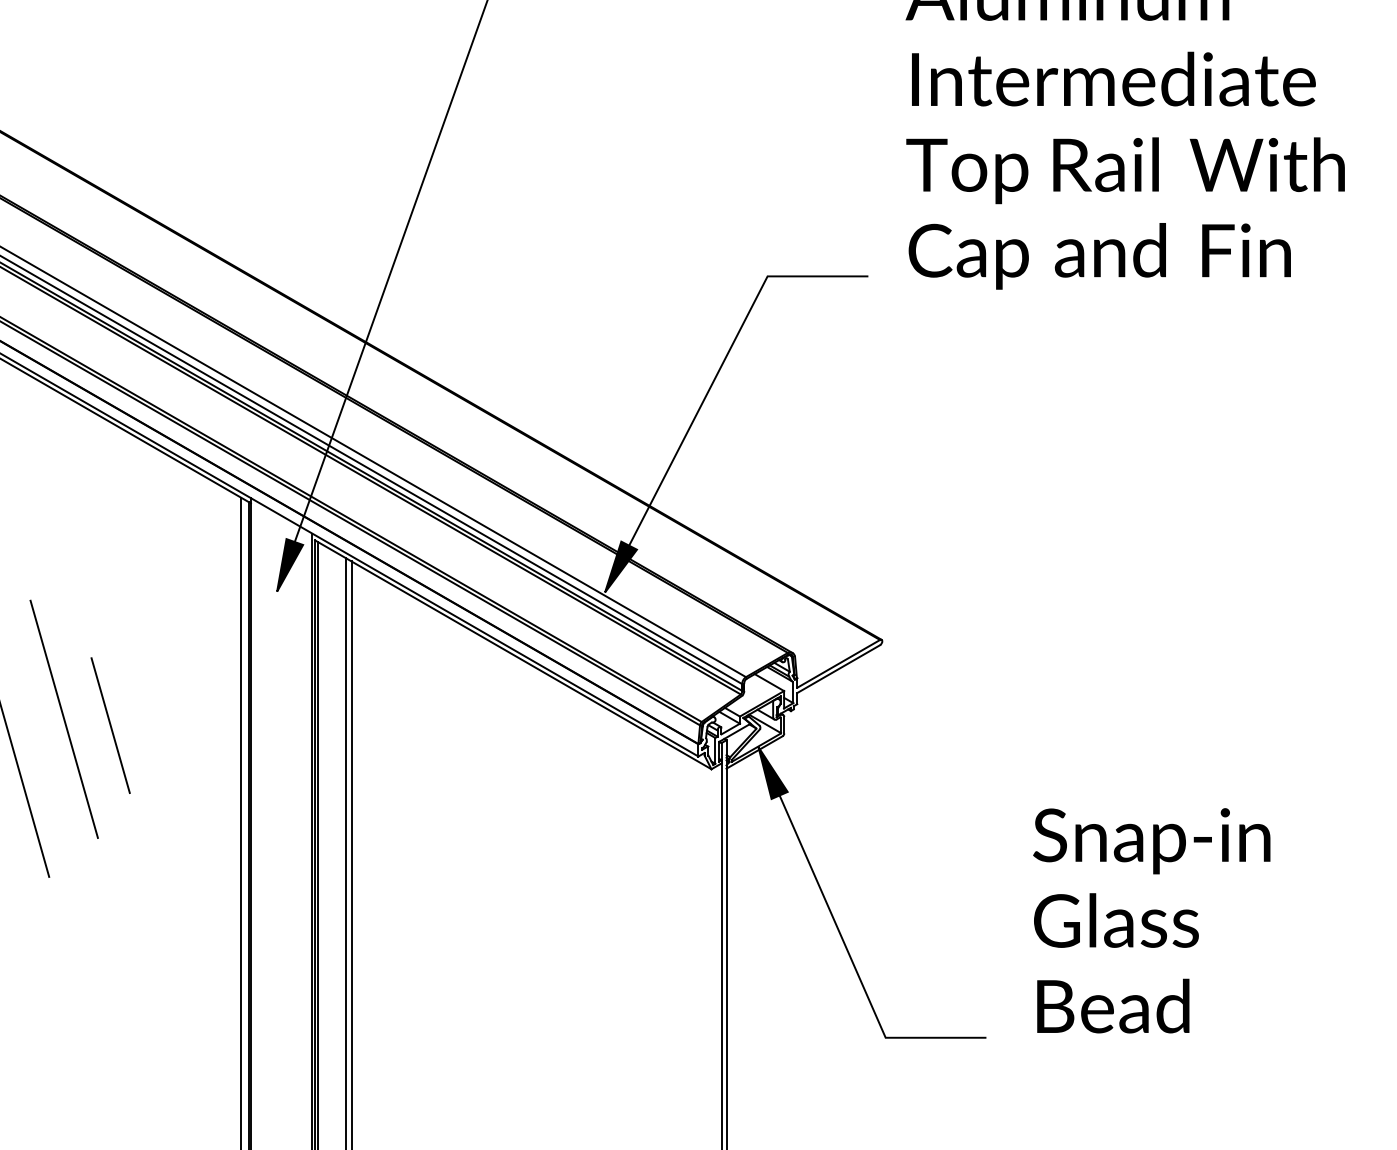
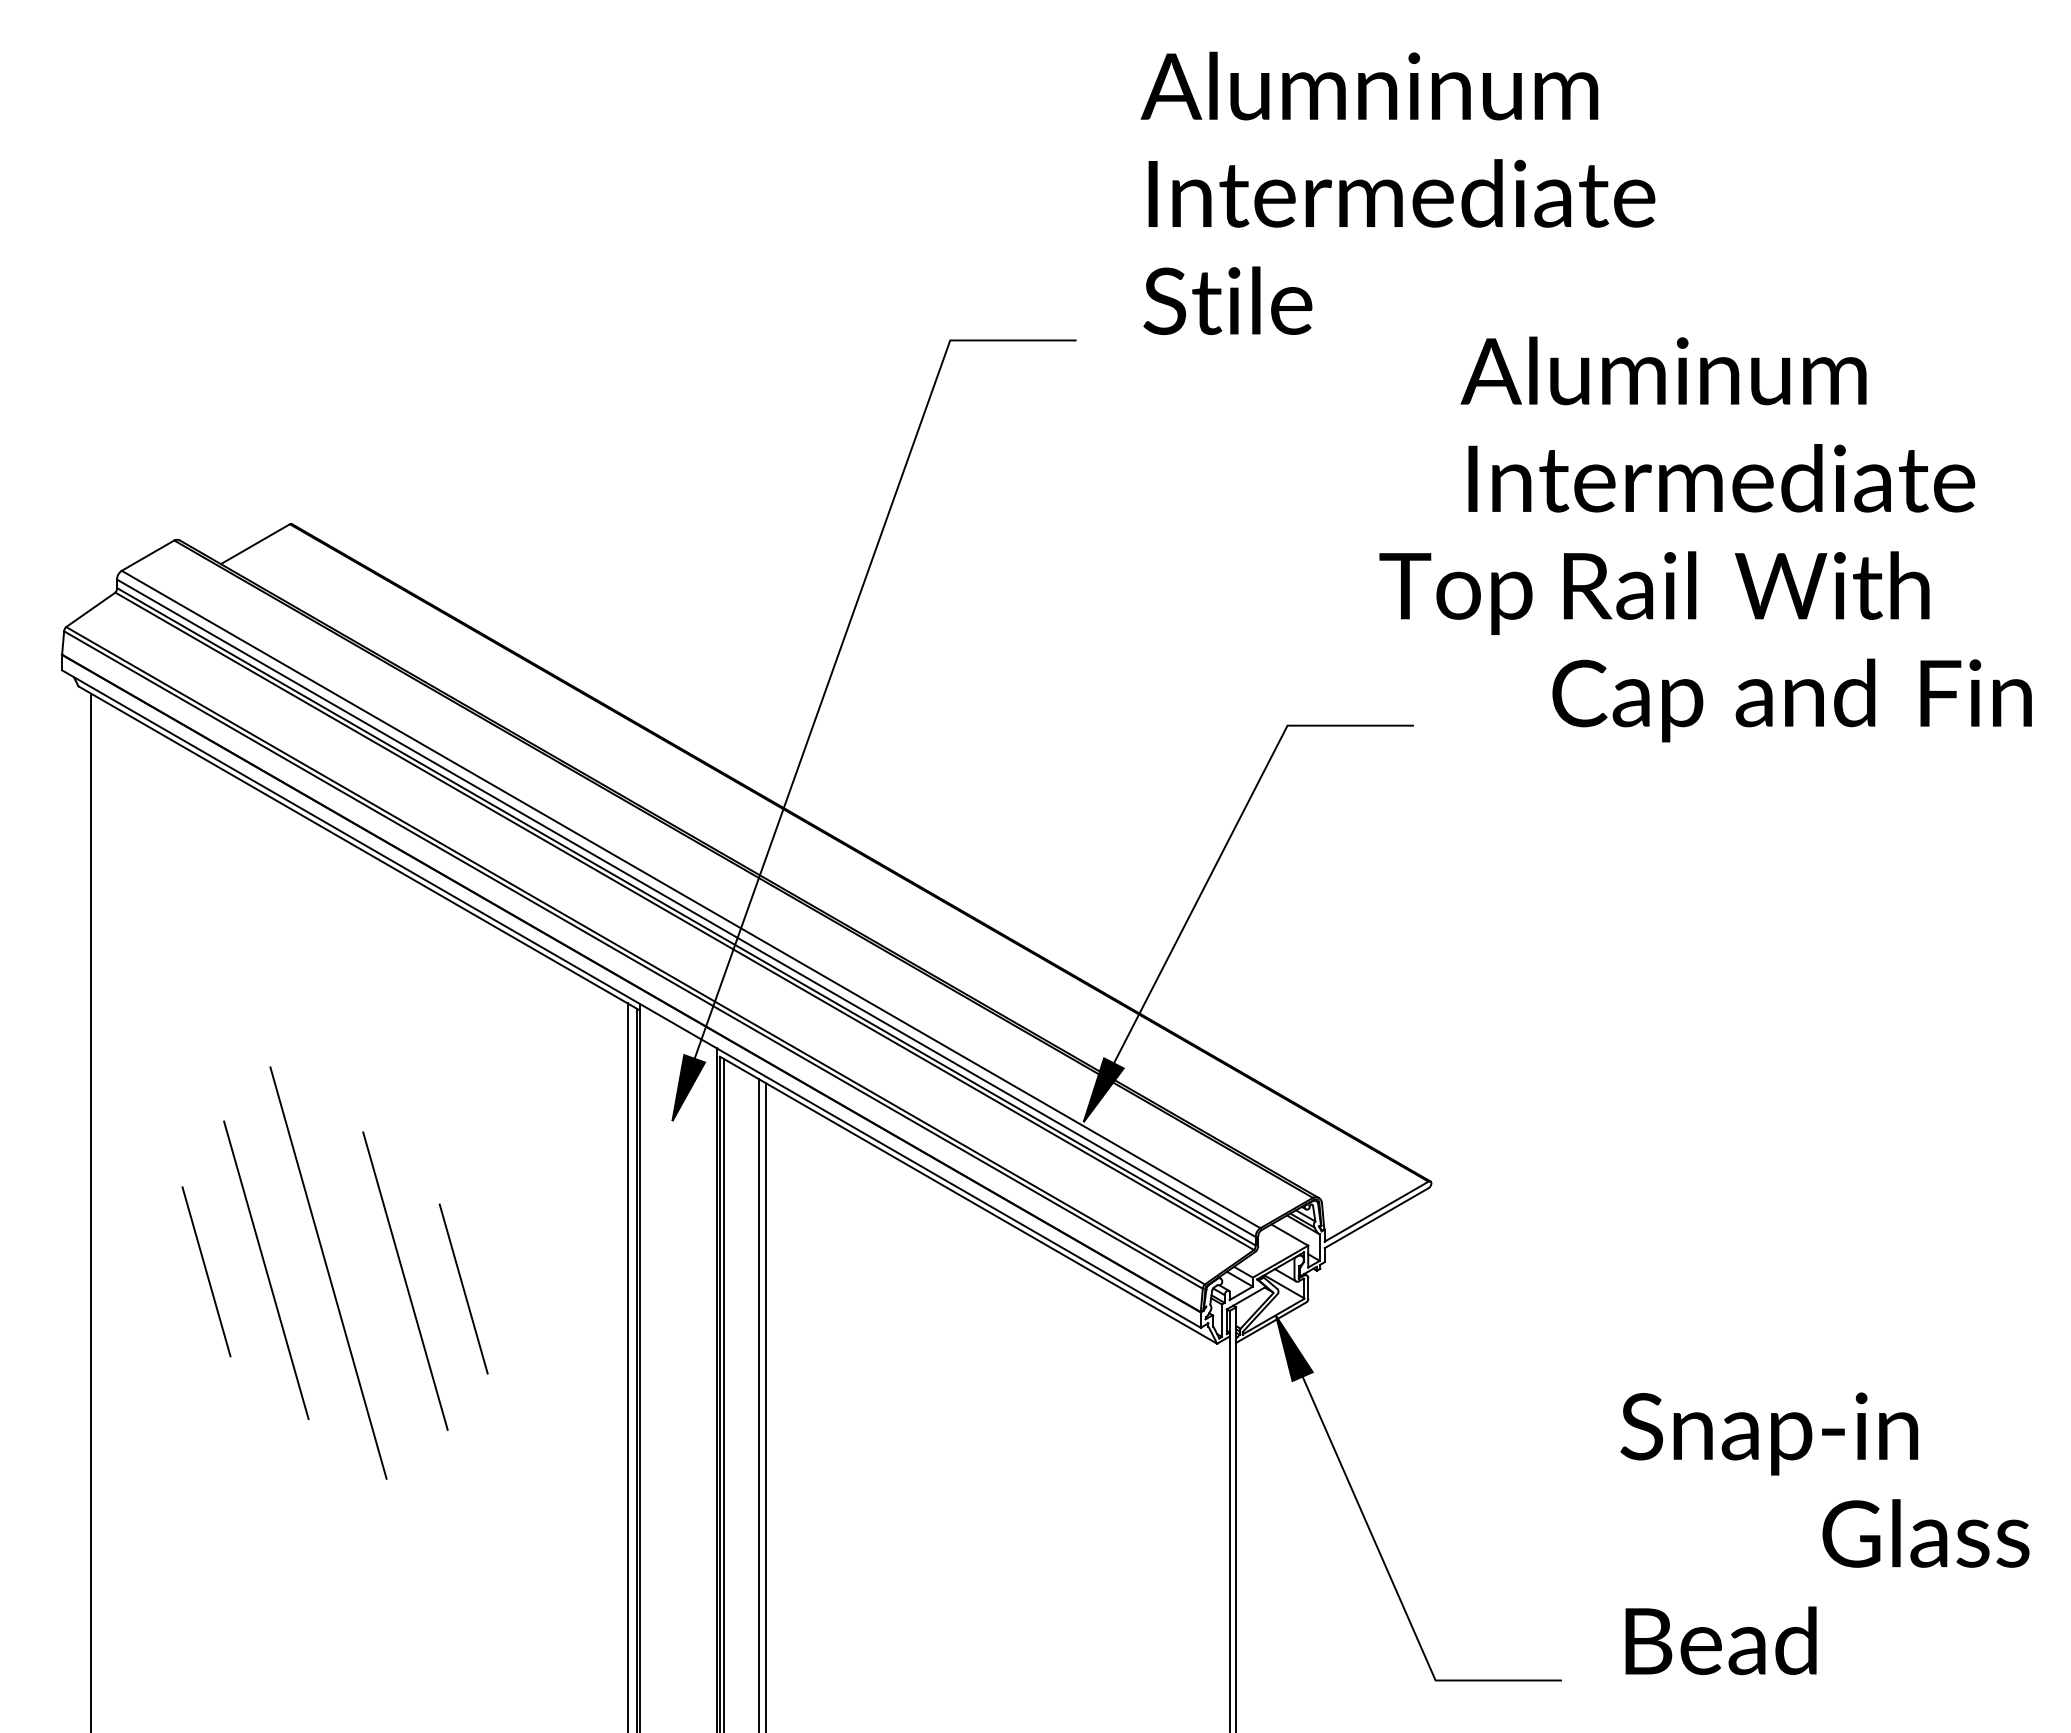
text: (1125, 170) -> (1654, 592), moved
text: (1099, 256) -> (1791, 700), moved
text: (1116, 920) -> (1925, 1533), moved

